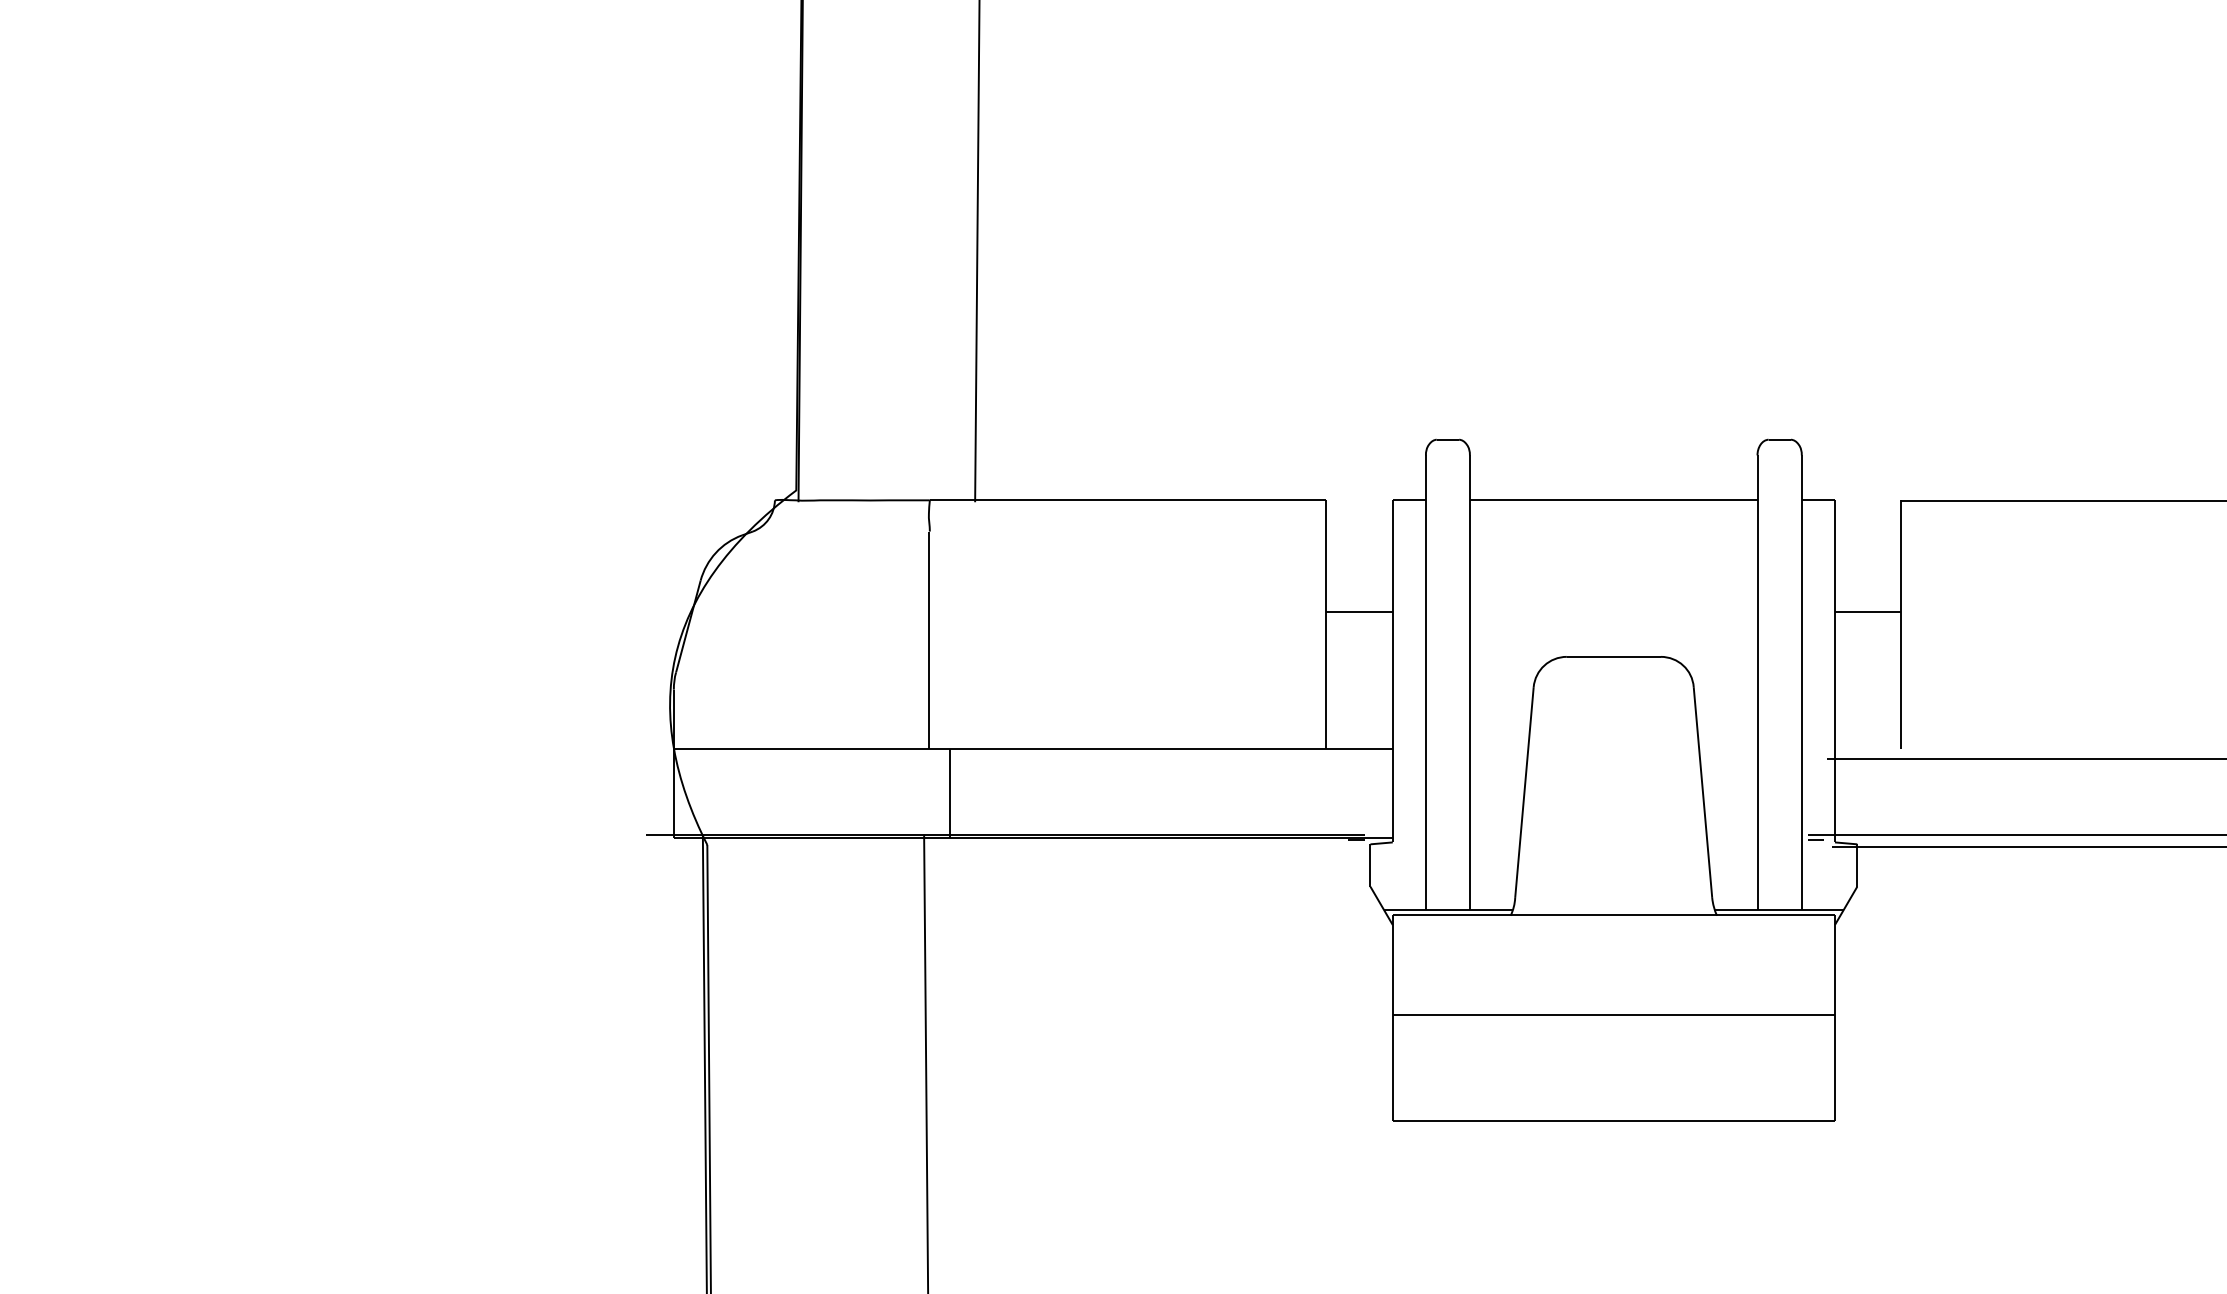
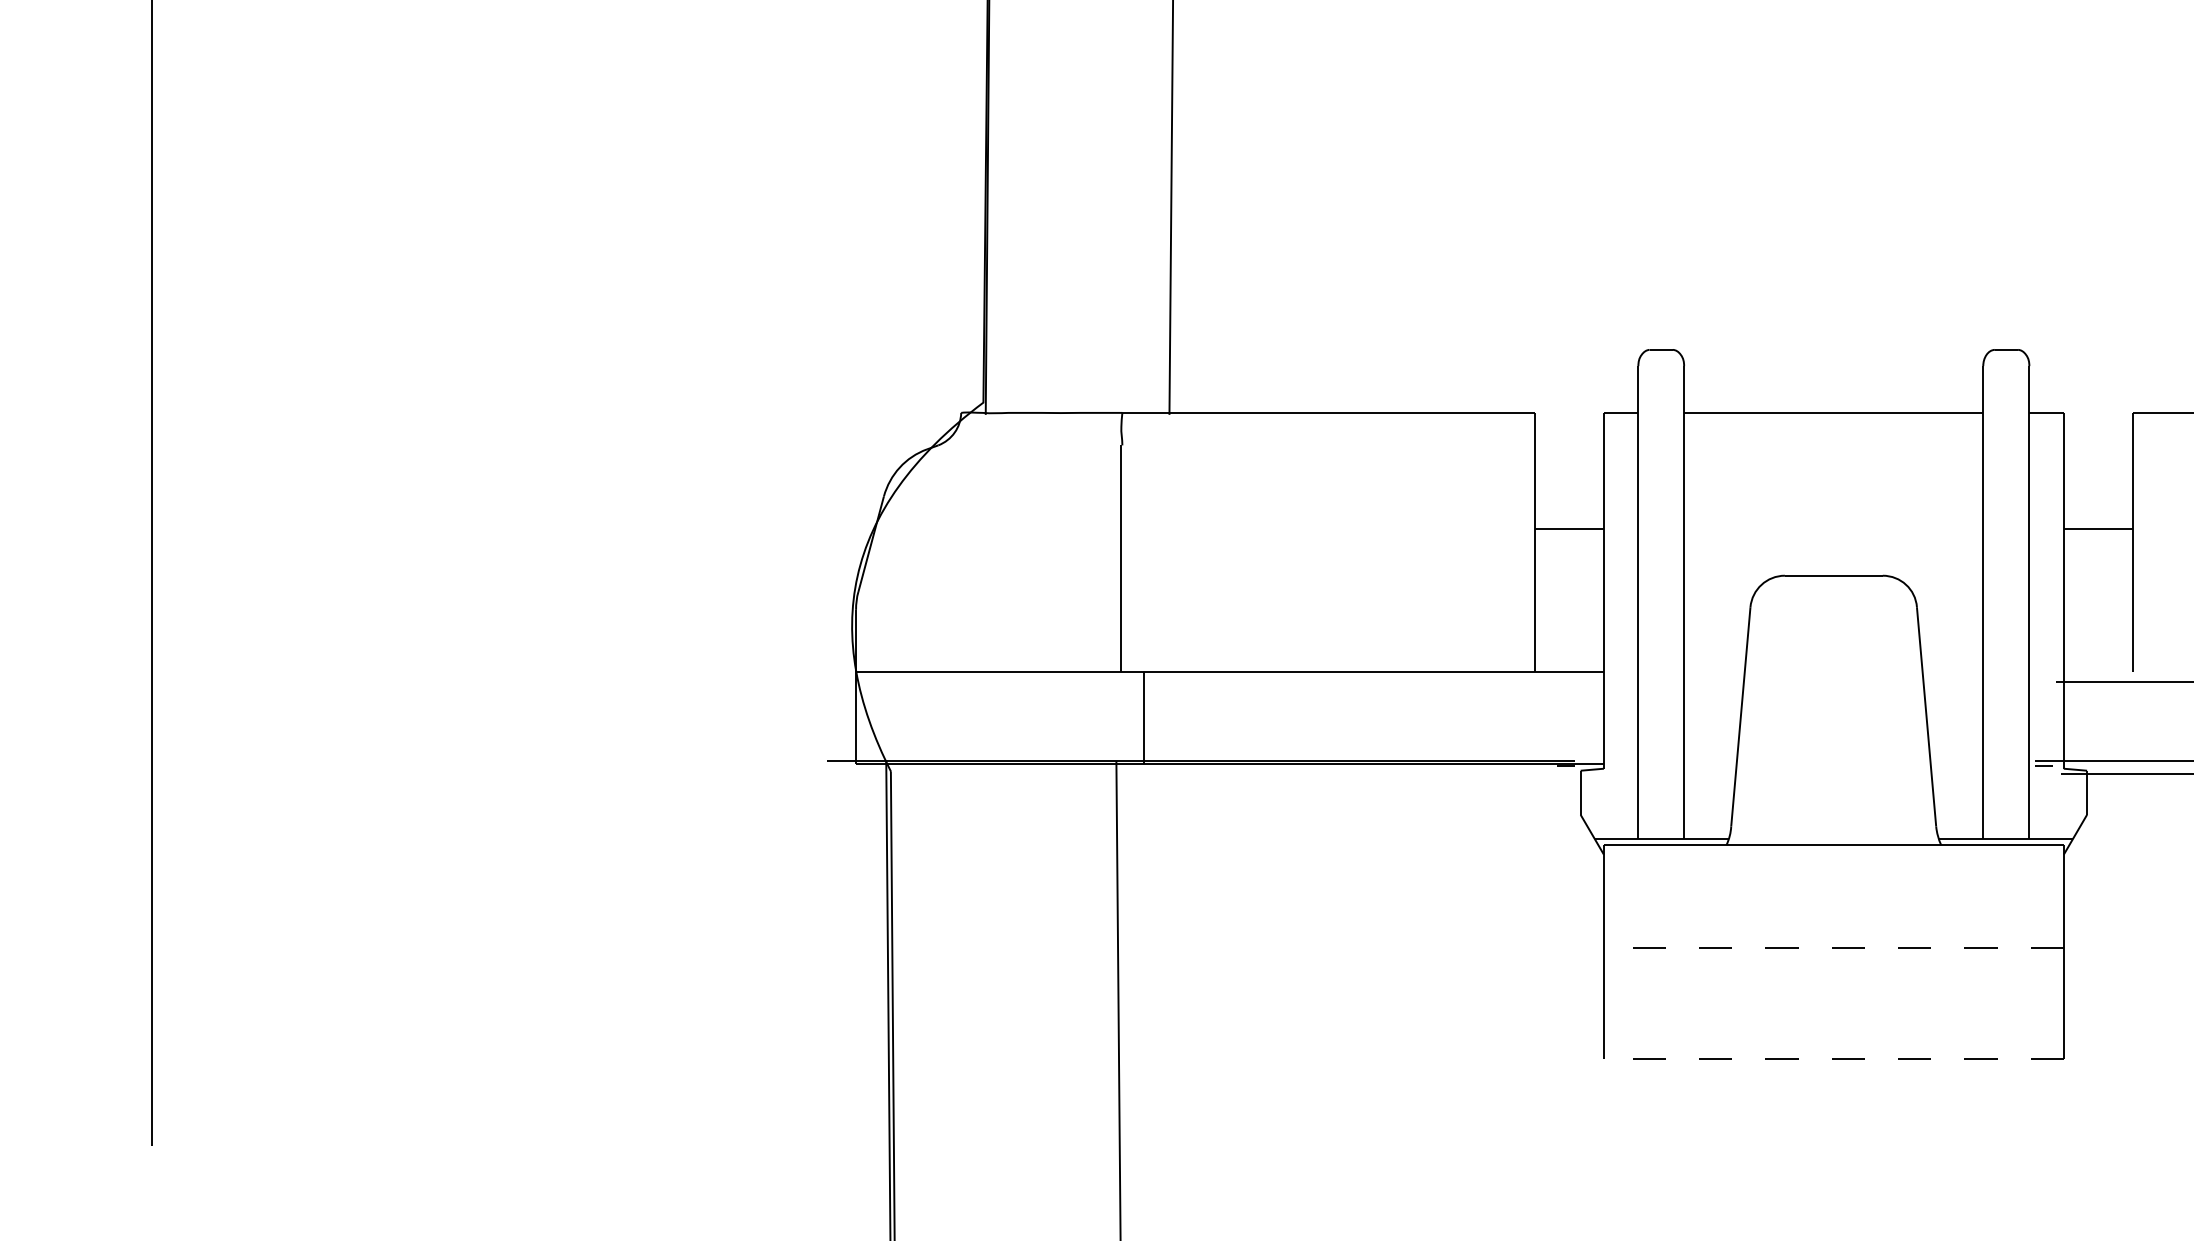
line: (1613, 1014) -> (1833, 947), solid -> dashed
line: (1613, 1121) -> (1833, 1059), solid -> dashed

